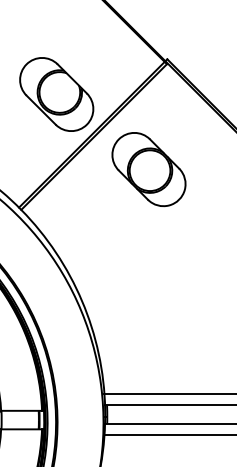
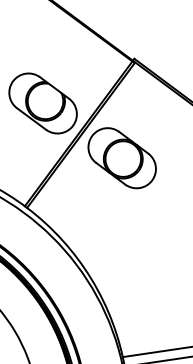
part: (148, 169) -> (121, 158), moved

